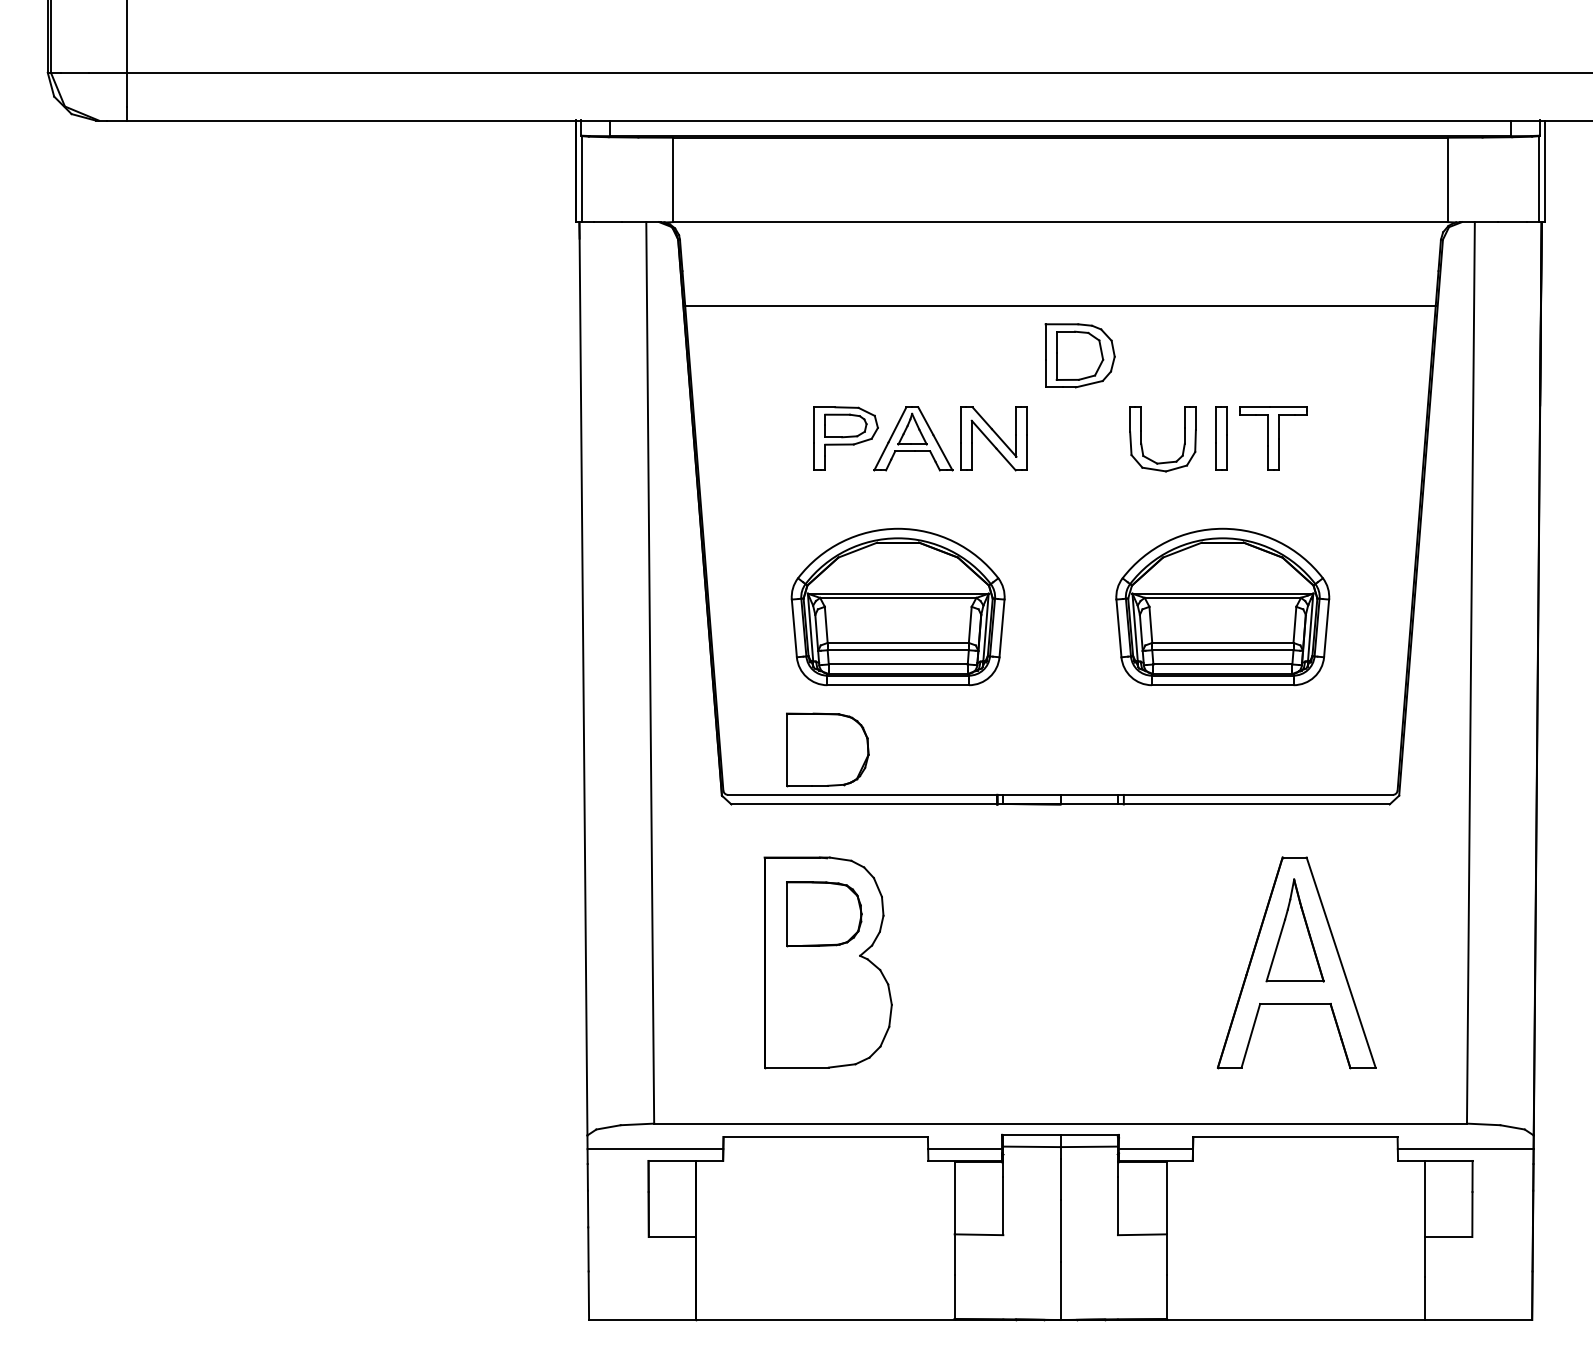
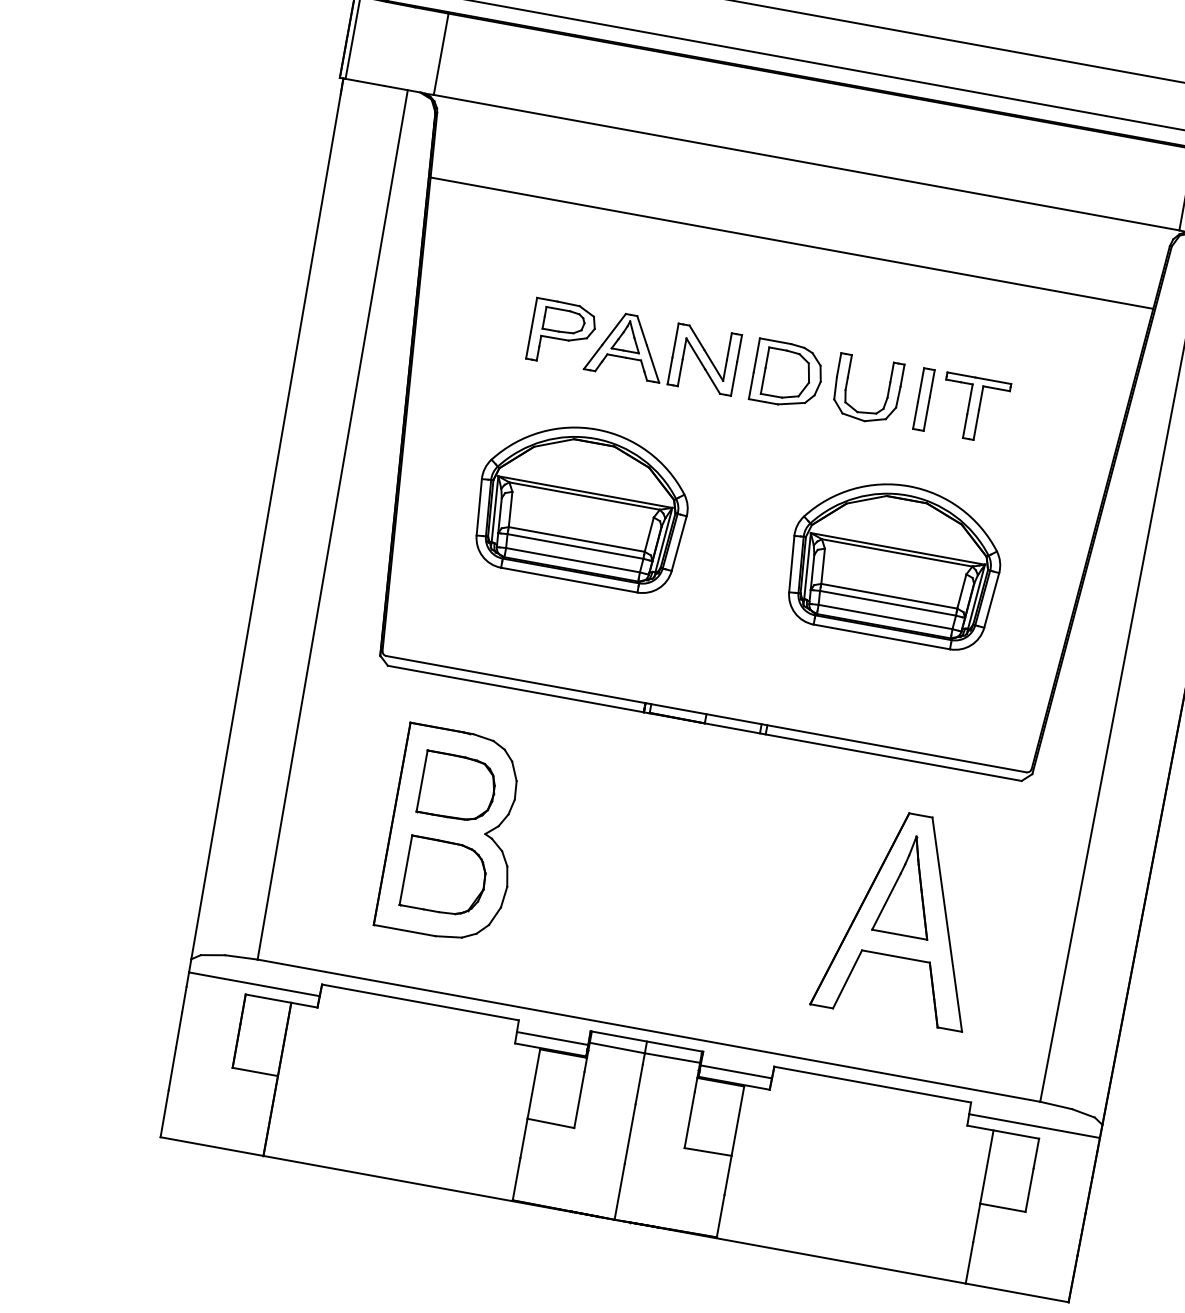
part: (1079, 355) -> (787, 374), moved
part: (827, 749) -> (445, 877), moved

